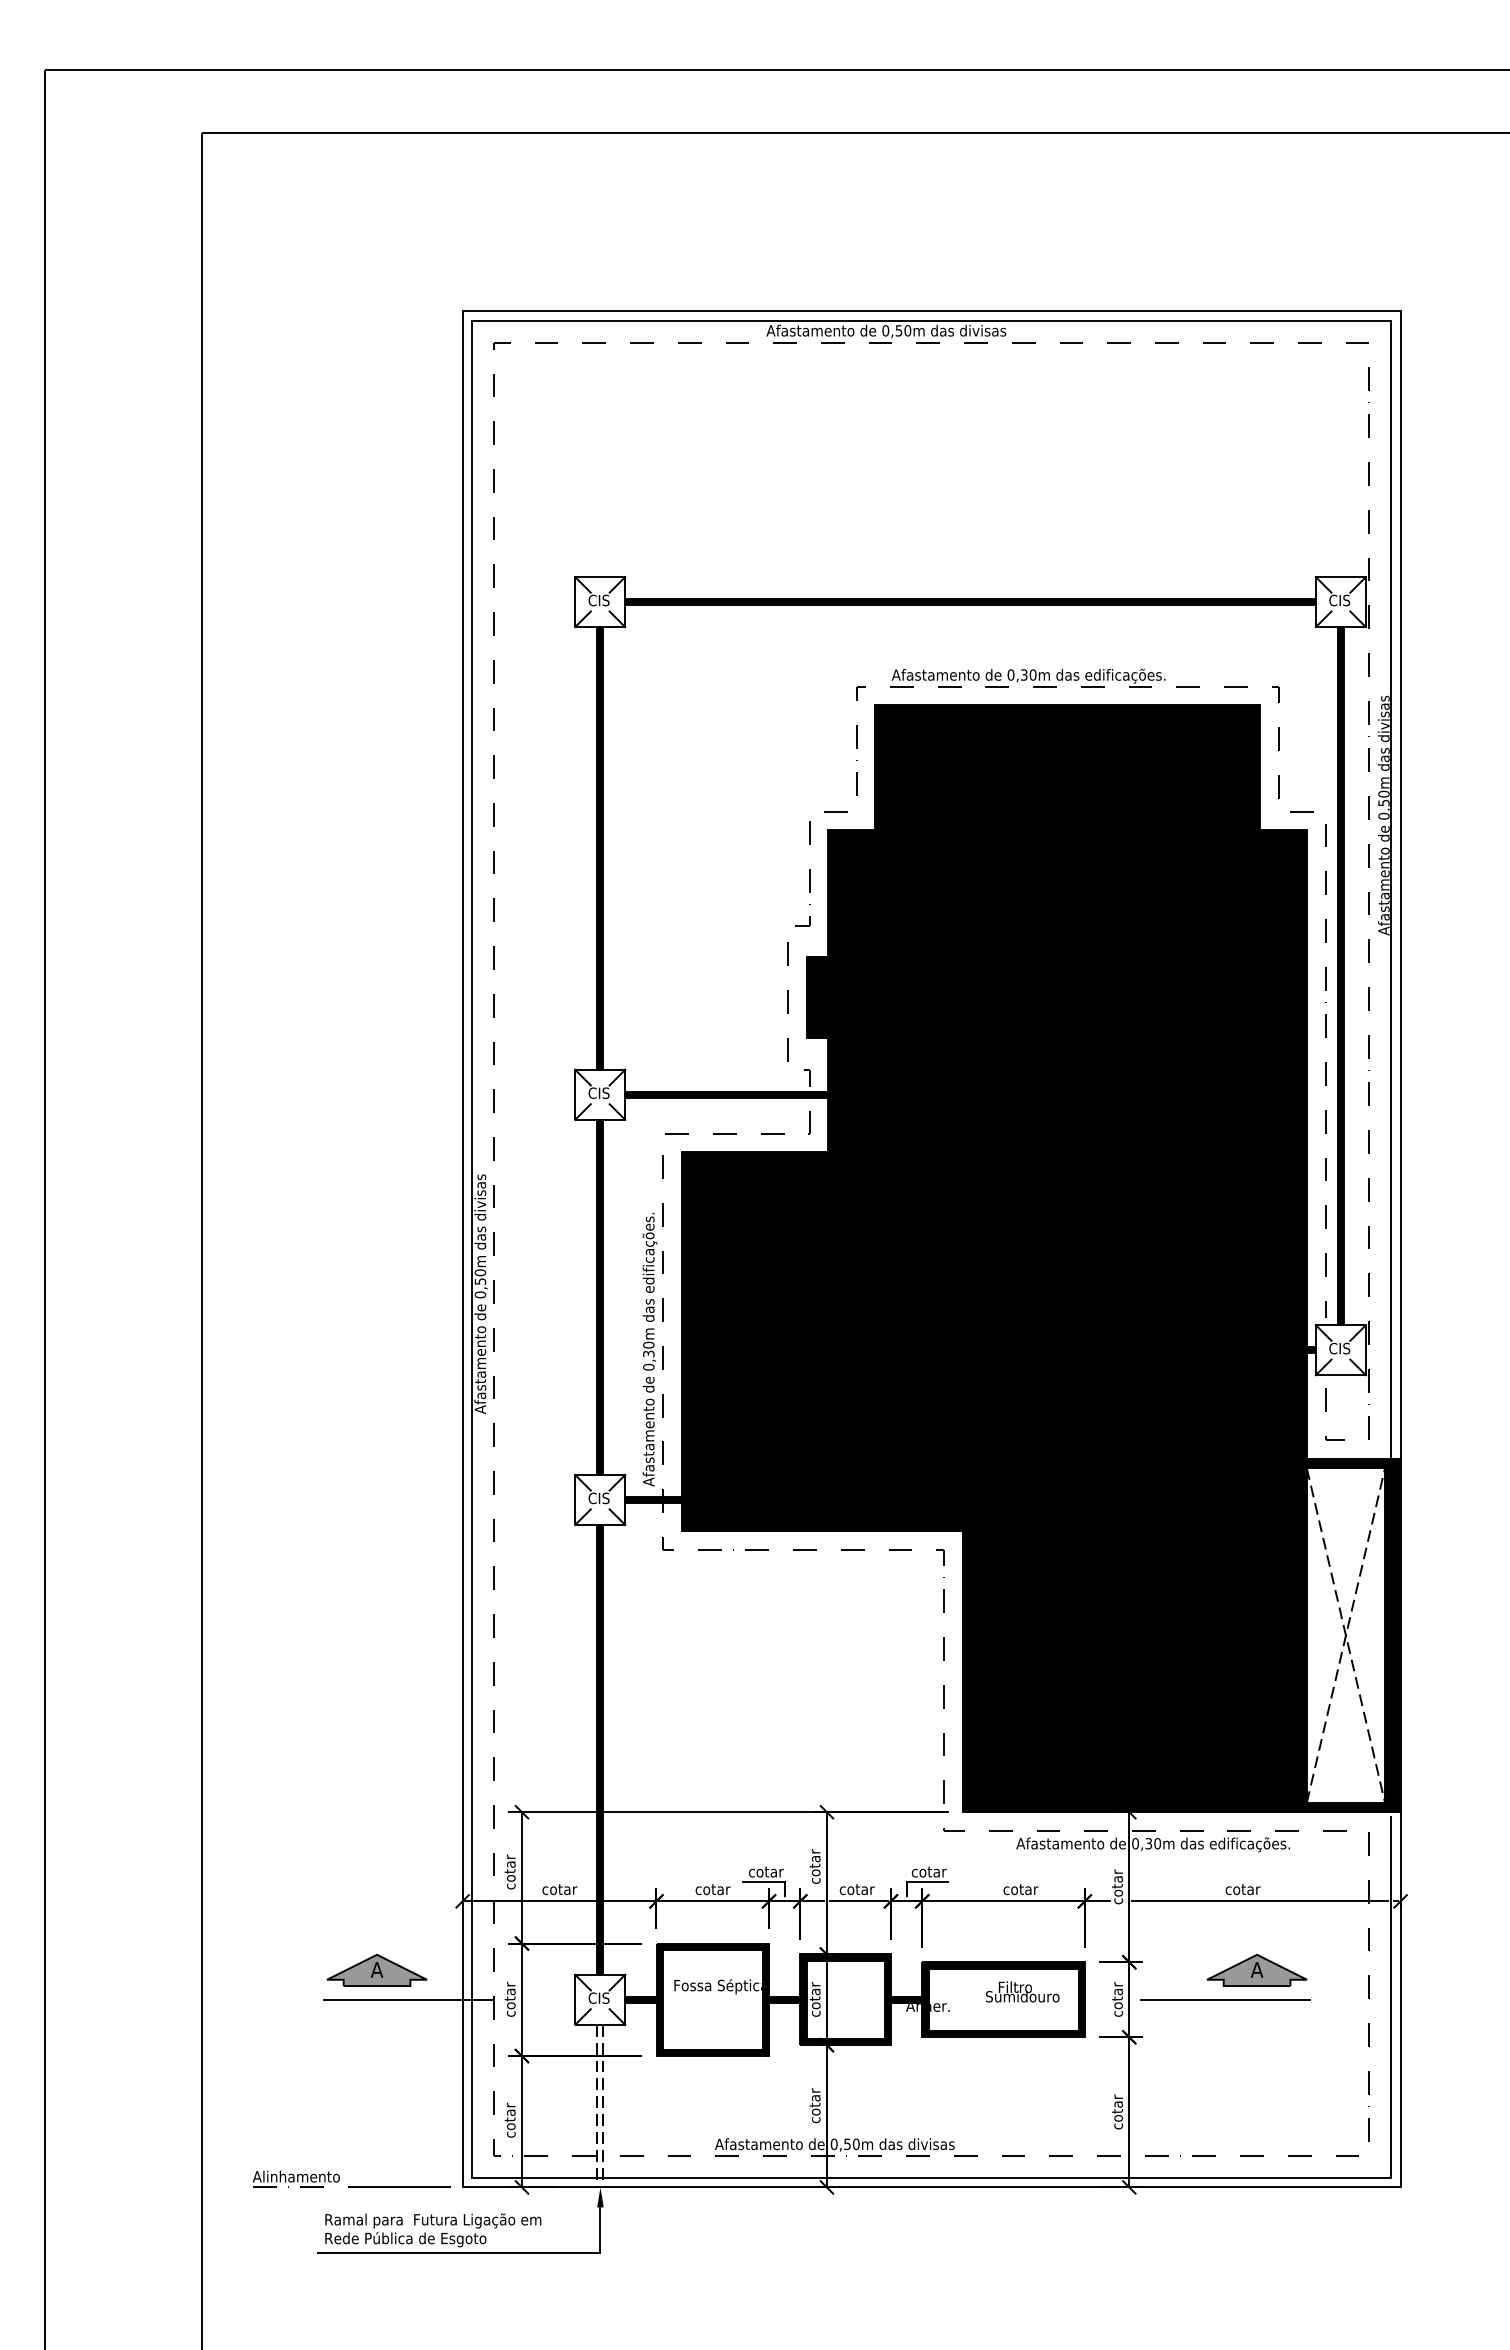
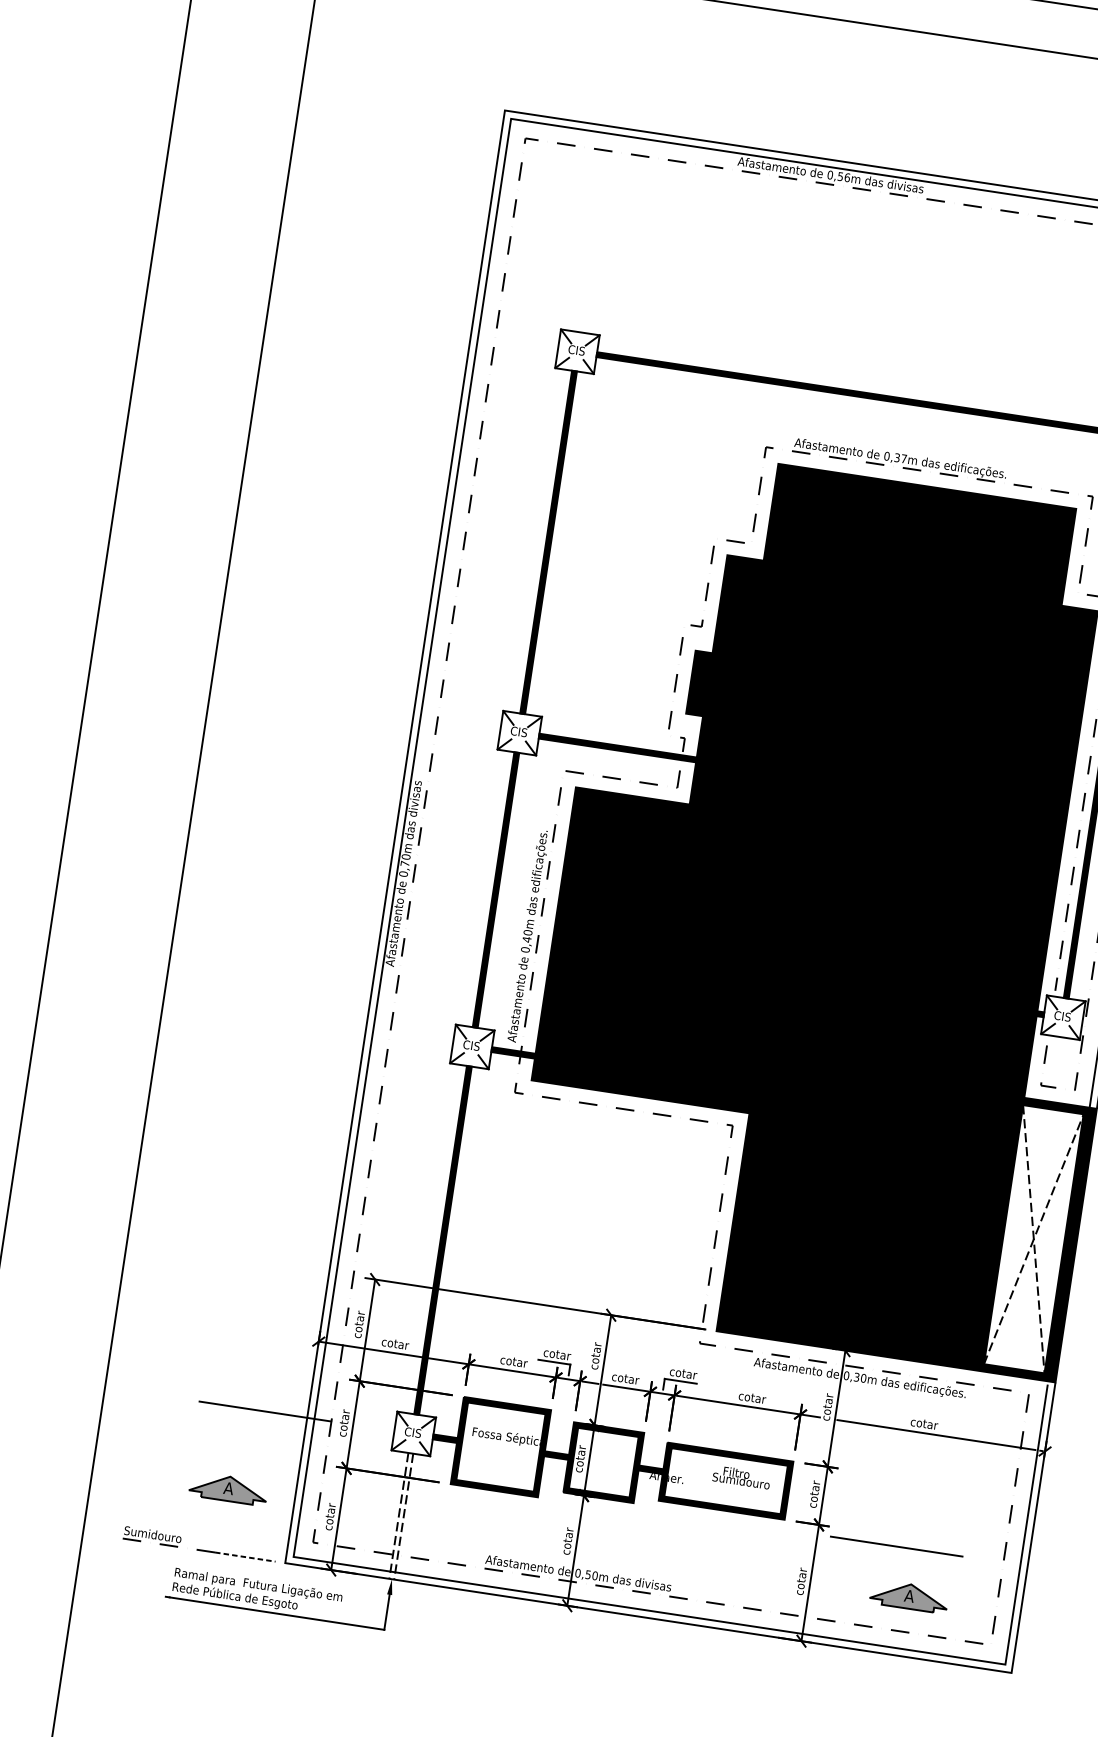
text: (907, 330) -> (847, 177), 0 -> 6
text: (1032, 674) -> (903, 458), 0 -> 7
text: (480, 1281) -> (405, 863), 0,5 -> 0,7
text: (648, 1353) -> (526, 939), 0,3 -> 0,4
part: (376, 1970) -> (228, 1488), moved
part: (1256, 1970) -> (908, 1596), moved
line: (1225, 1999) -> (896, 1546), moved
text: (295, 2176) -> (157, 1535), Alinhamento -> Sumidouro
line: (411, 2187) -> (245, 1557), solid -> dashed

